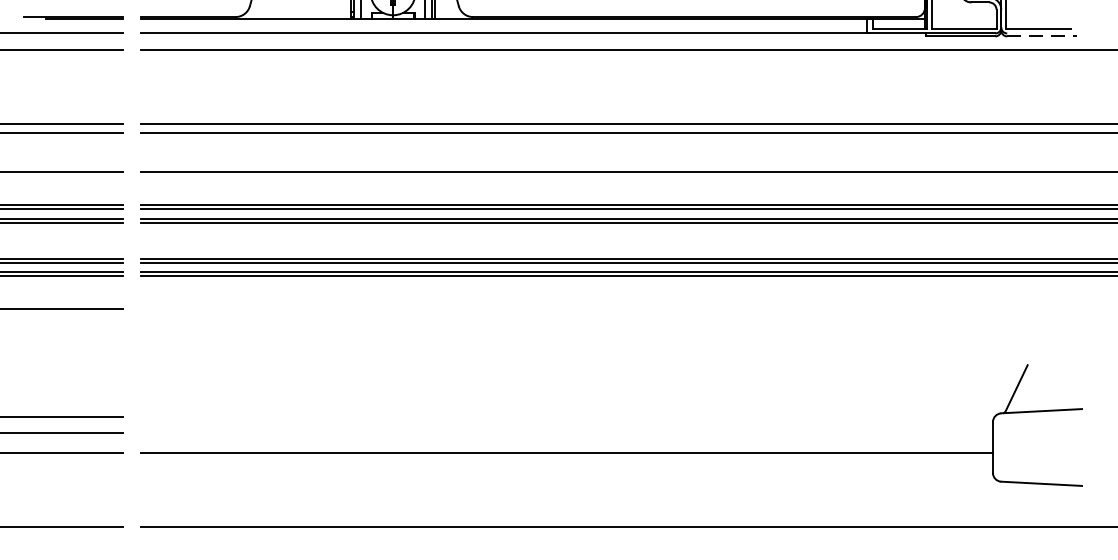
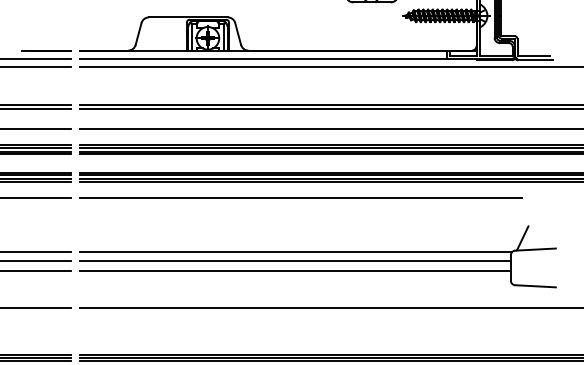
line: (1041, 36) -> (535, 60), dashed -> solid
line: (576, 309) -> (300, 198), added
line: (566, 416) -> (295, 252), added
line: (566, 432) -> (295, 260), added

